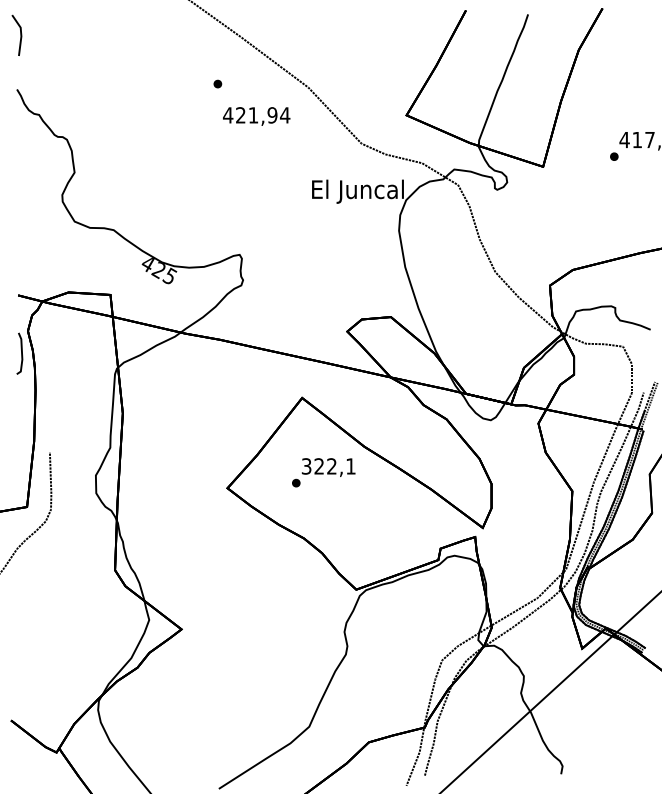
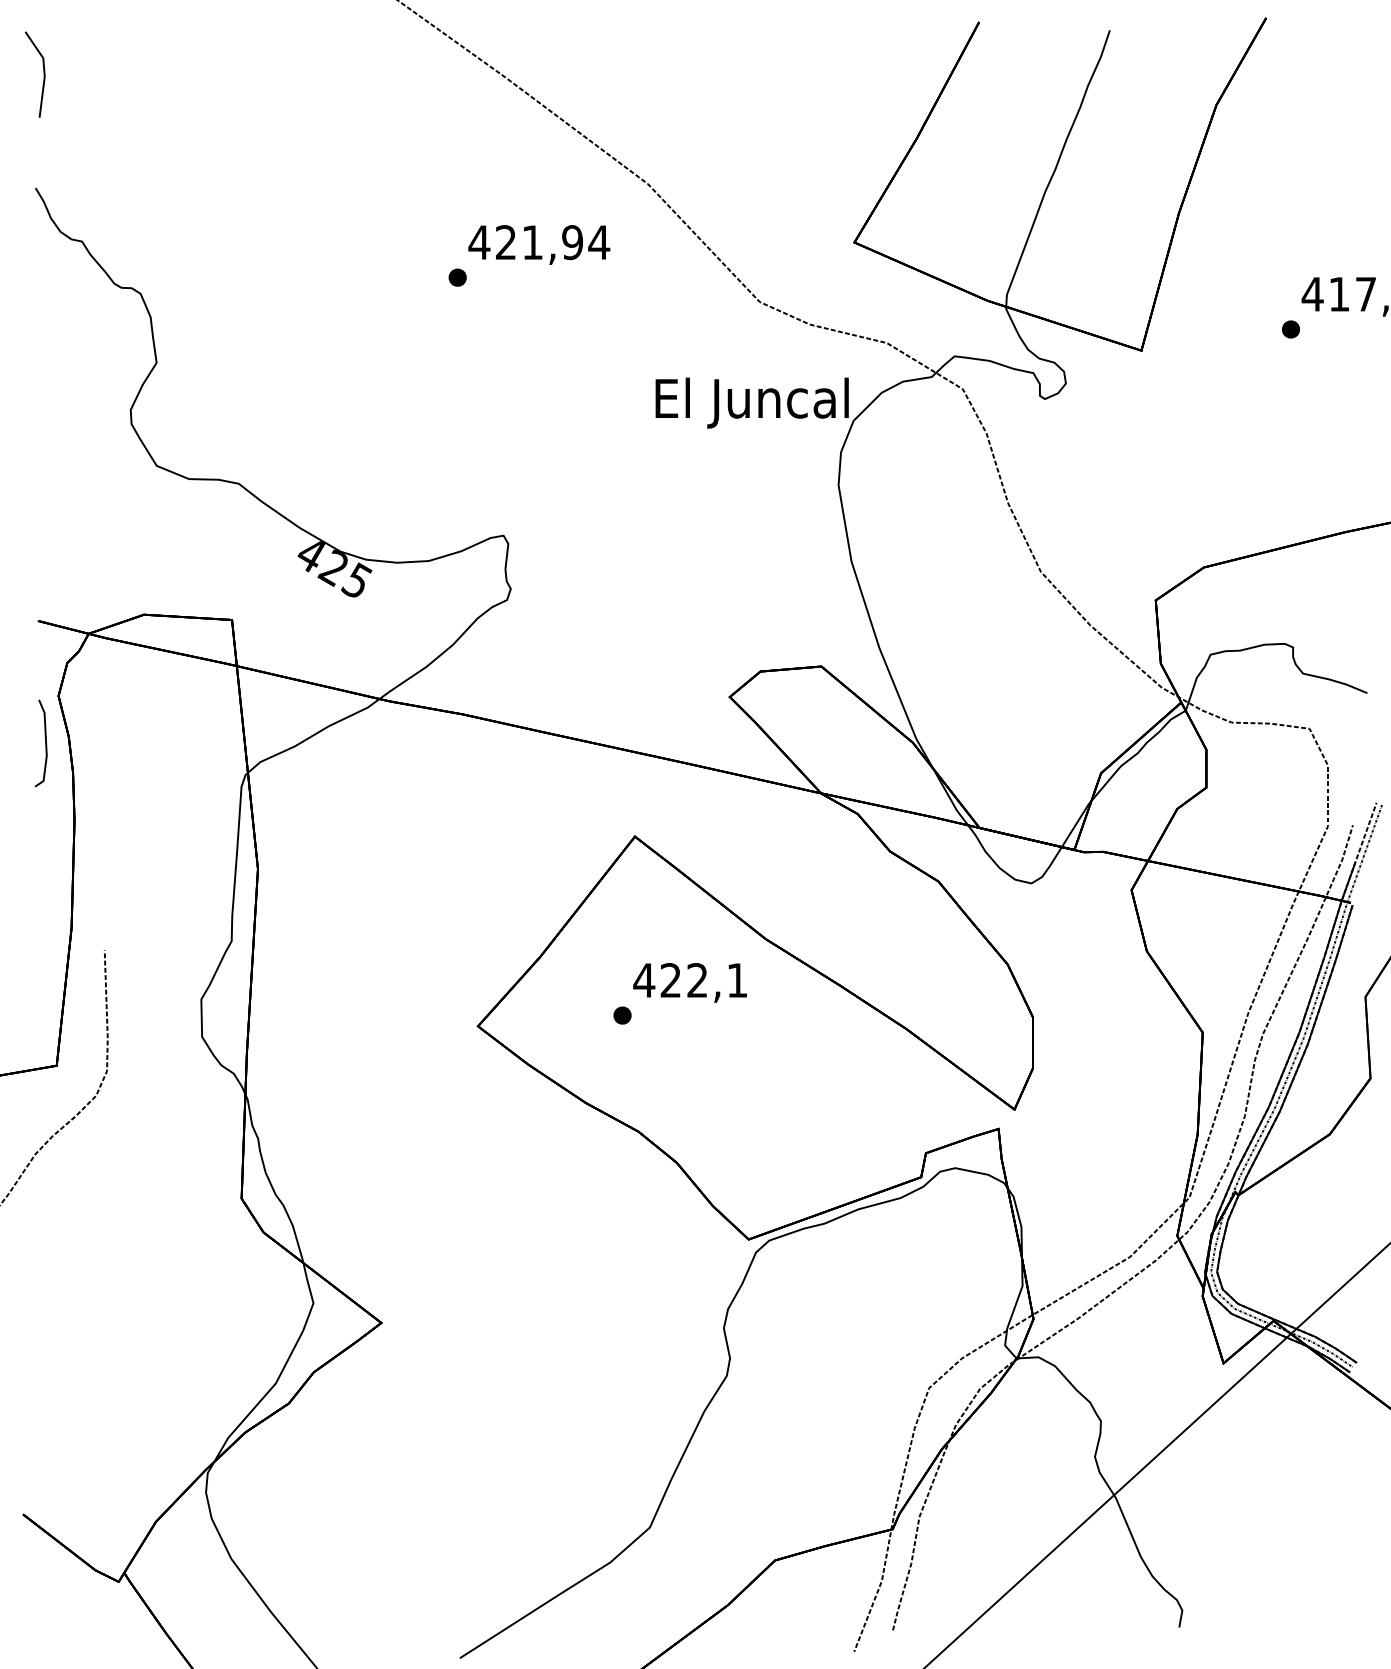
part: (217, 83) -> (456, 276), moved
text: (306, 466) -> (644, 980), 322,1 -> 422,1

